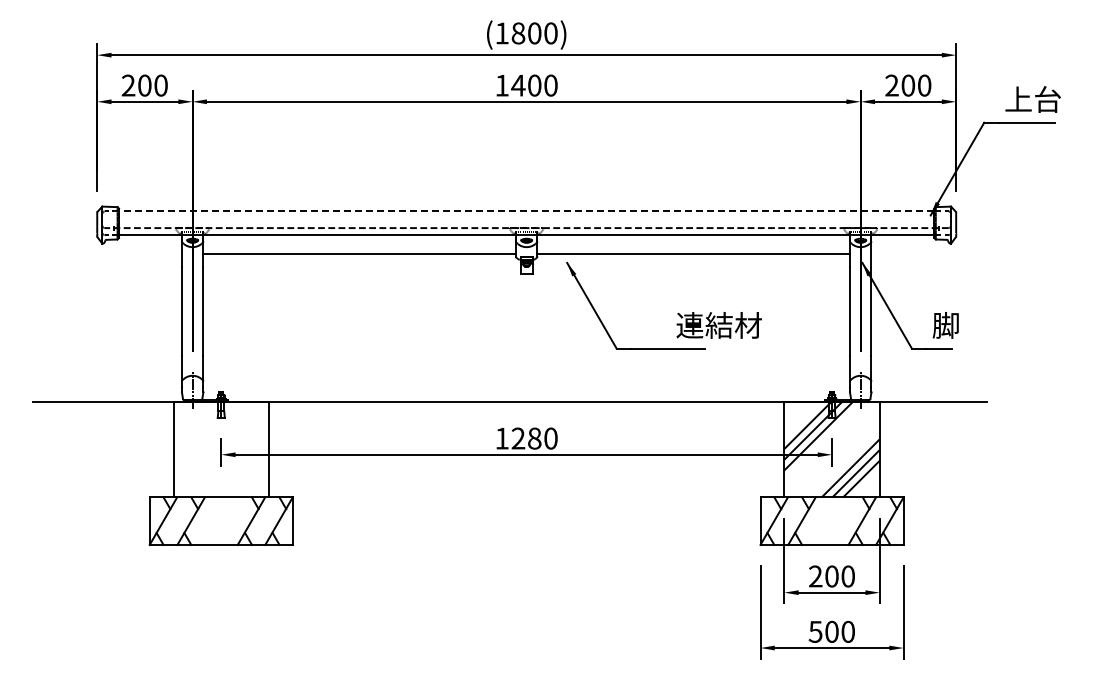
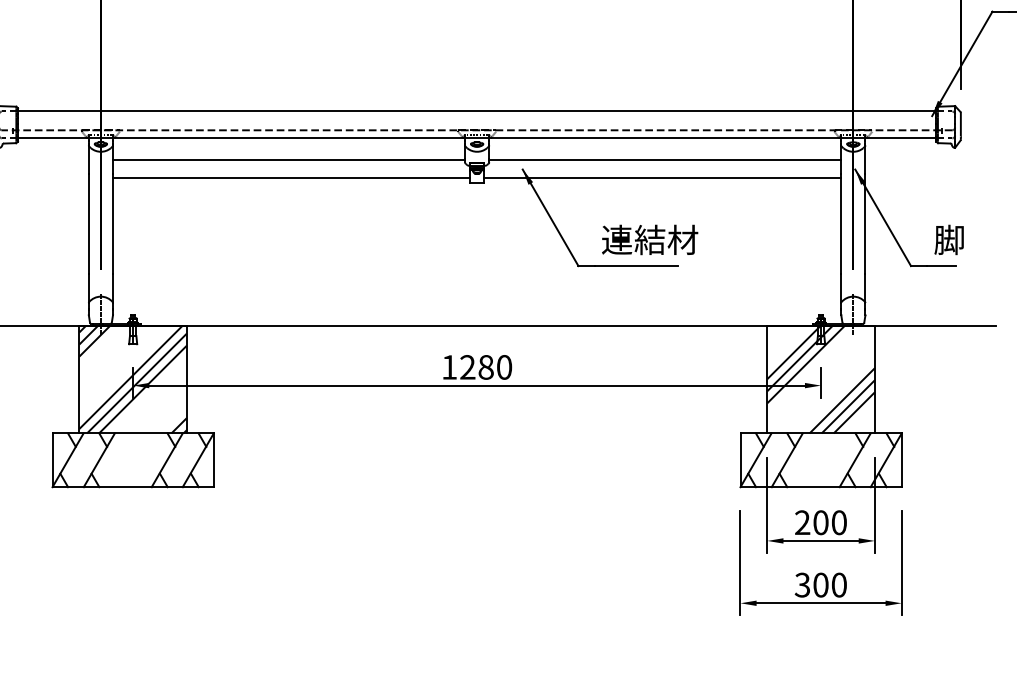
line: (526, 211) -> (476, 111), dashed -> solid
line: (361, 270) -> (291, 178), added
line: (690, 270) -> (661, 178), added
text: (718, 325) -> (649, 240), moved
hatch: (221, 449) -> (133, 379), added
text: (815, 631) -> (802, 584), 500 -> 300

